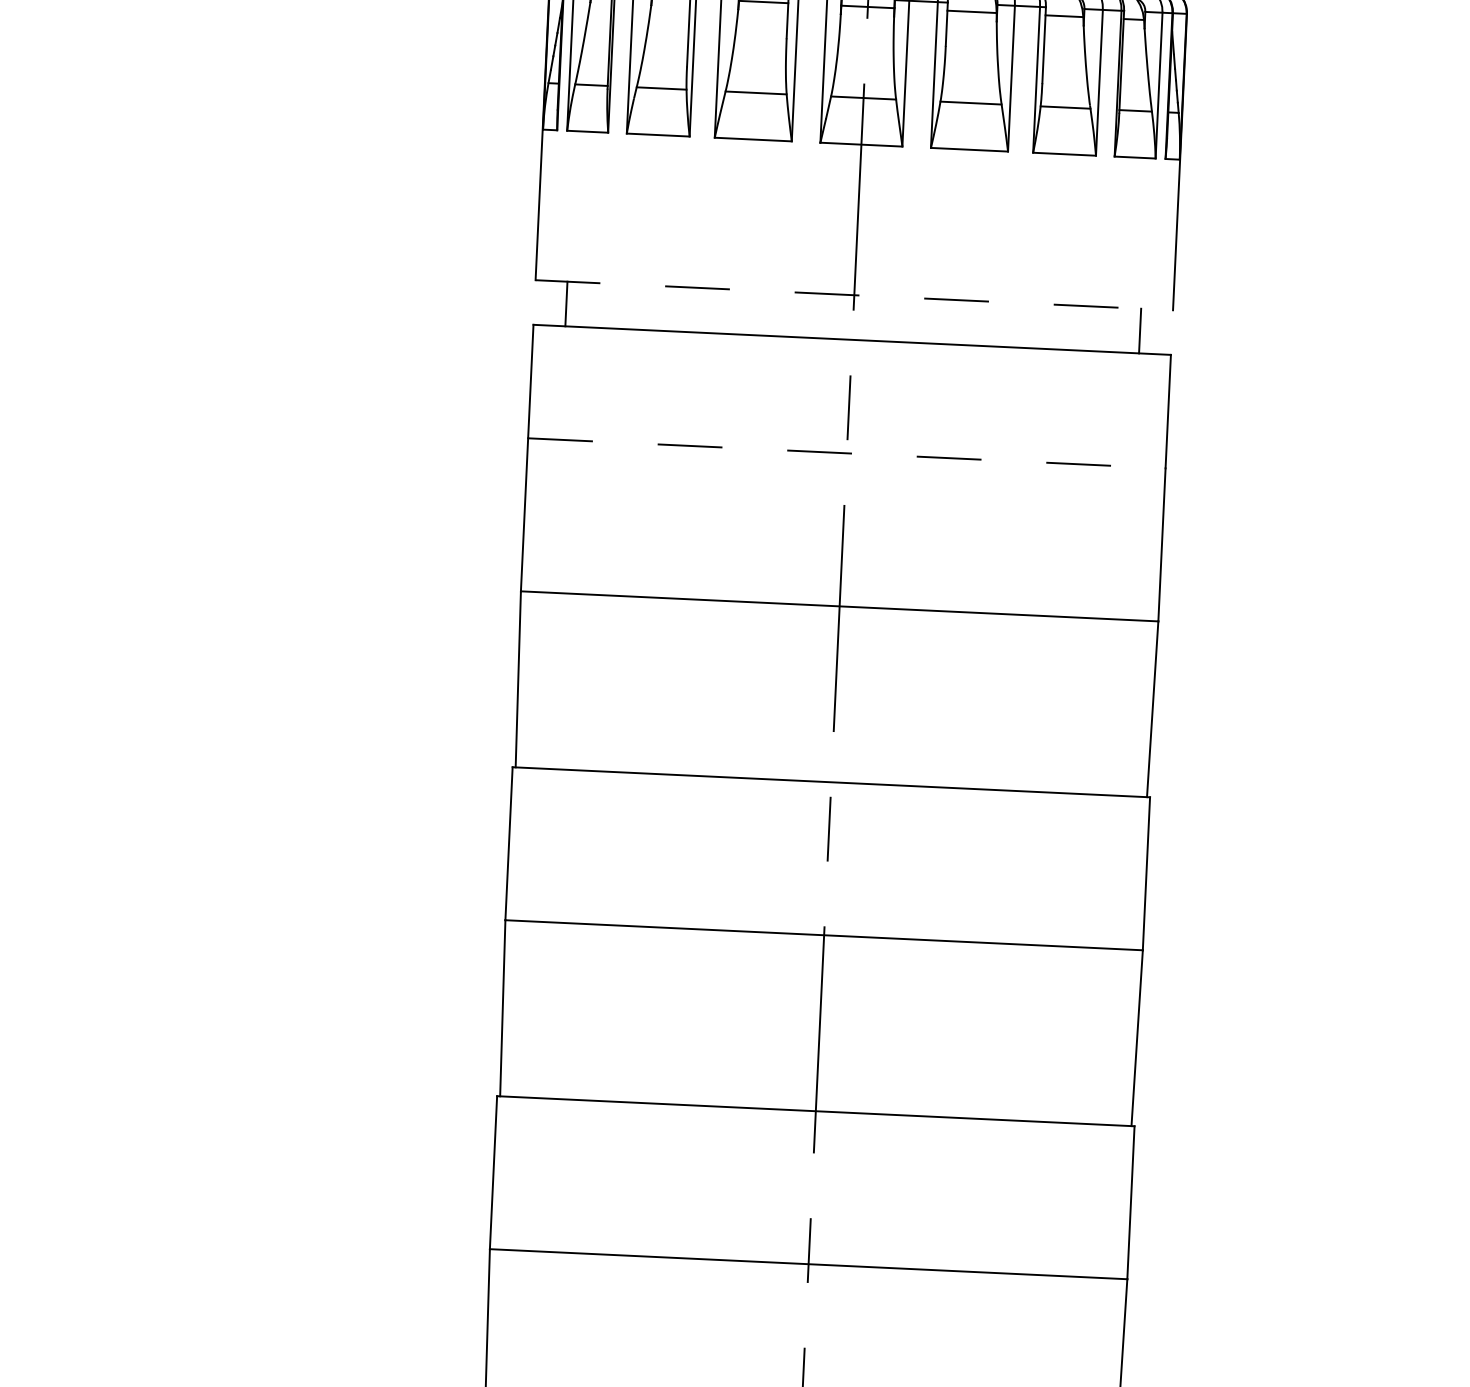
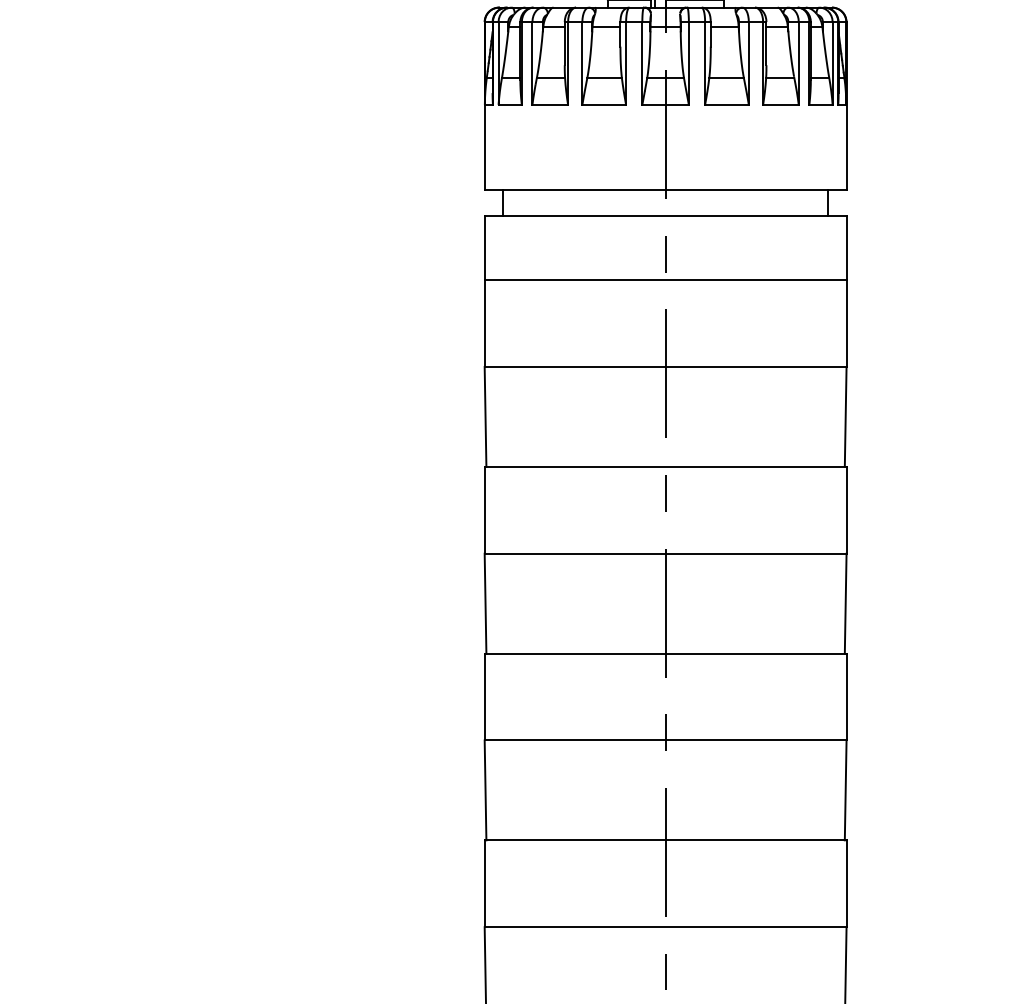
line: (854, 295) -> (665, 190), dashed -> solid
line: (846, 454) -> (665, 280), dashed -> solid

